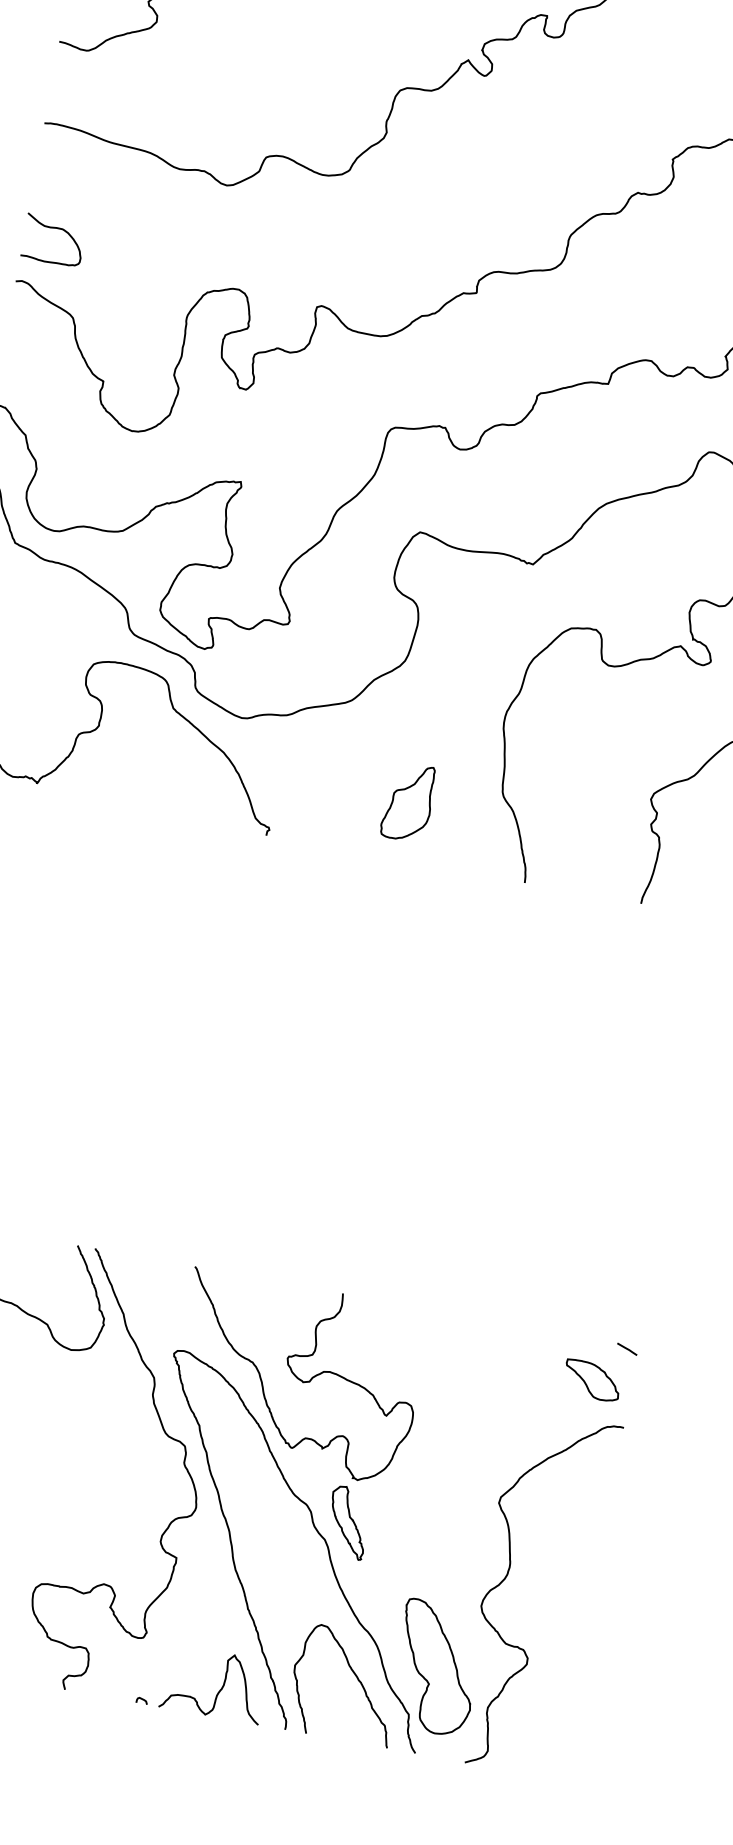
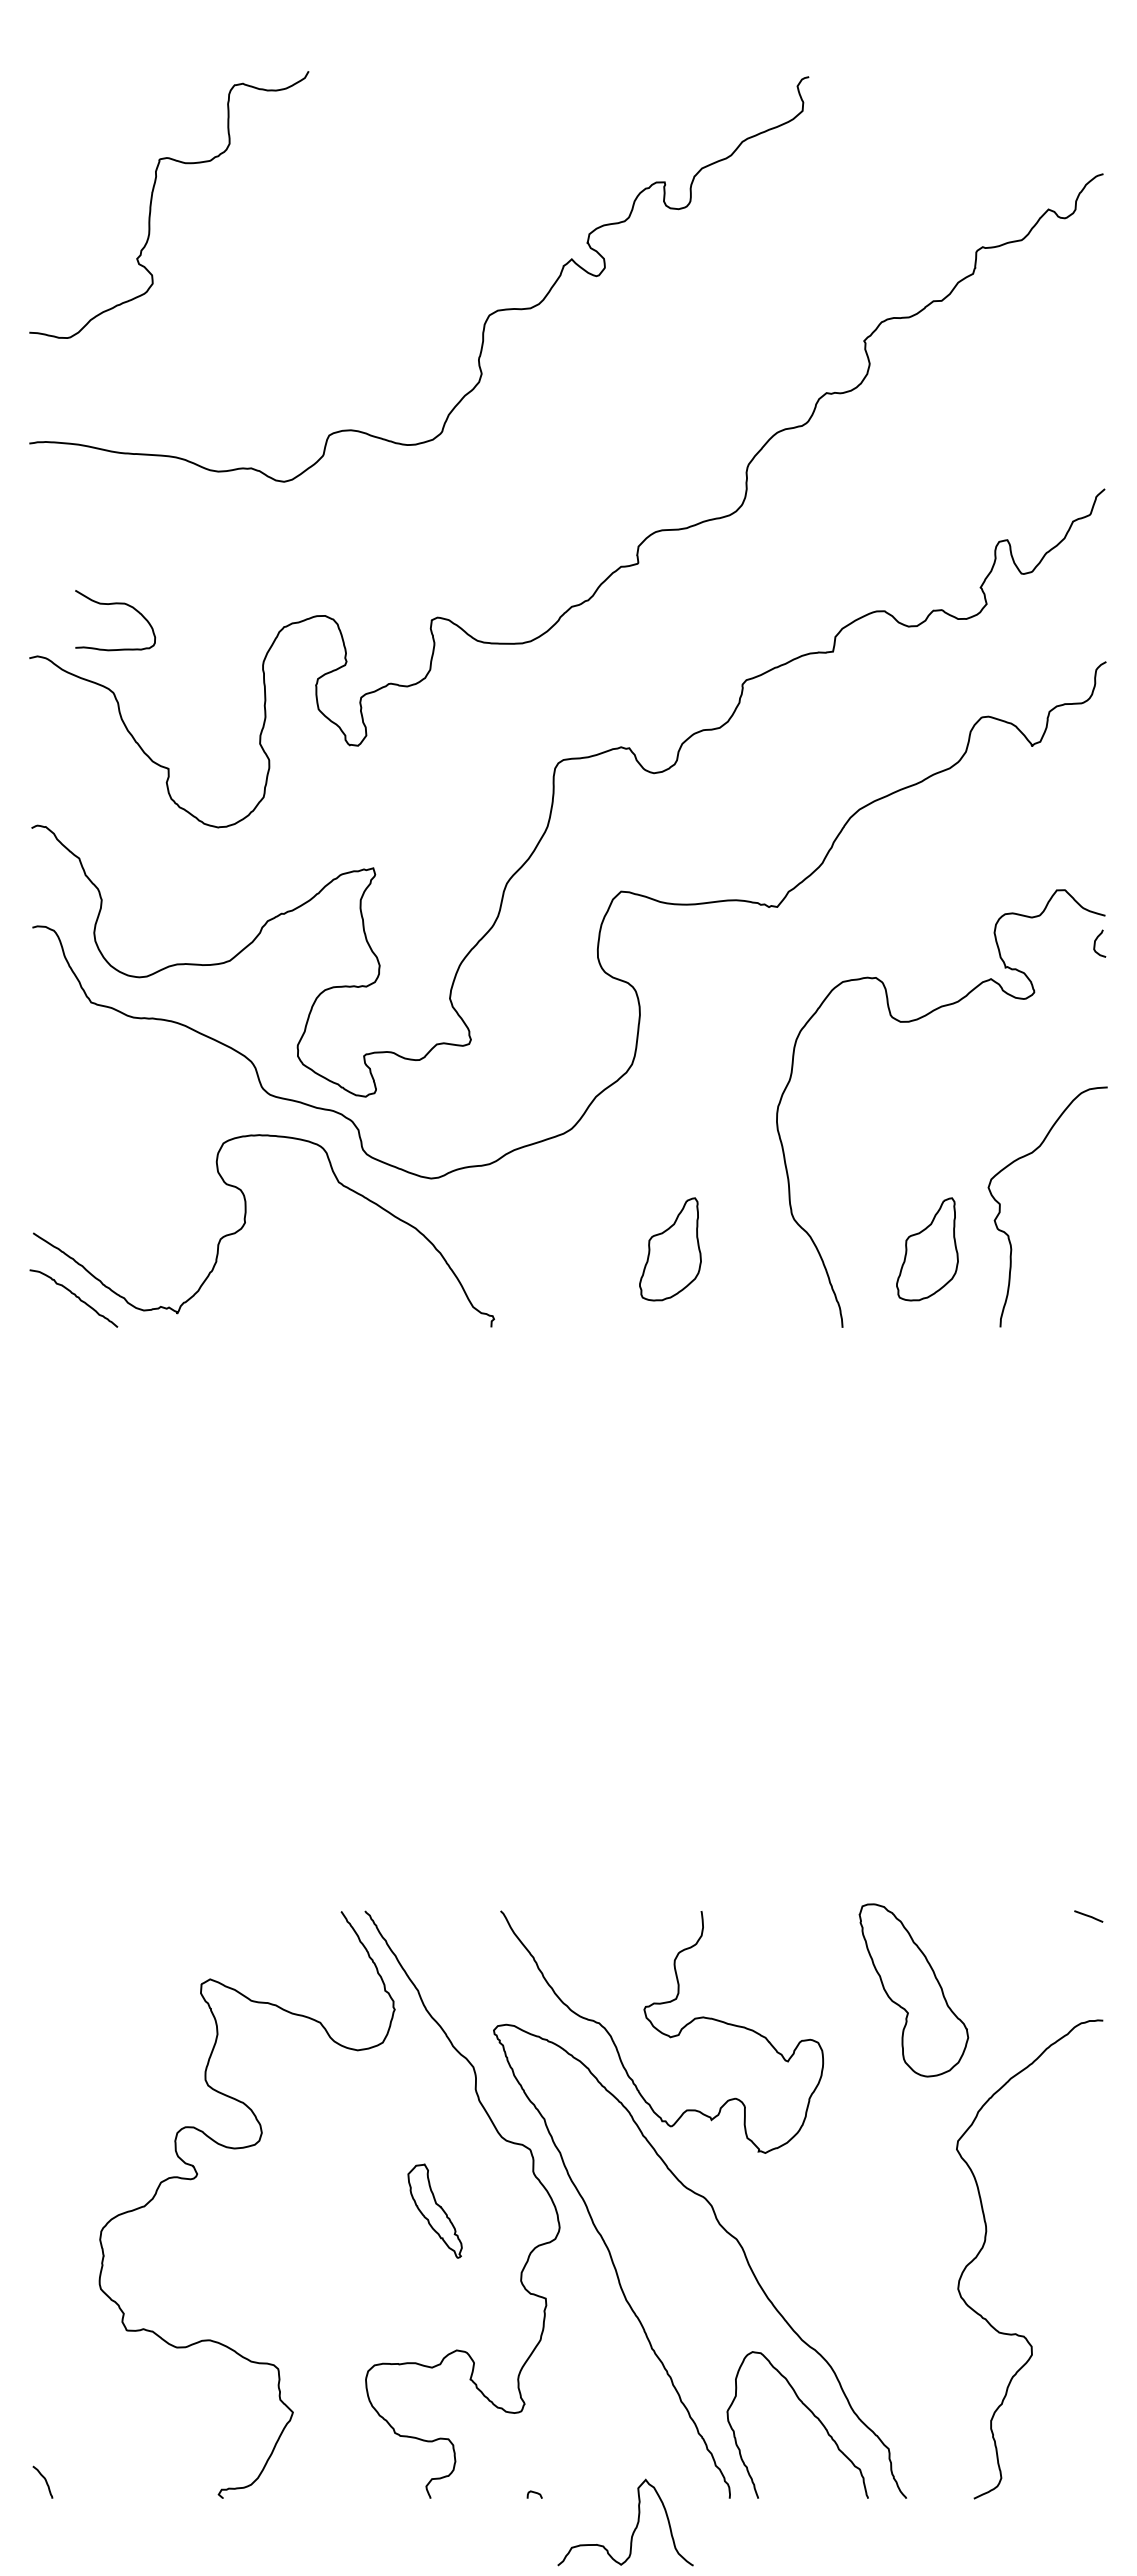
curve: (55, 228) -> (115, 604), moved
part: (597, 836) -> (927, 1249), added
part: (592, 1380) -> (1050, 1965), removed
part: (347, 1522) -> (434, 2210), moved
part: (436, 1668) -> (913, 1990), moved
curve: (220, 1688) -> (635, 2526), moved

